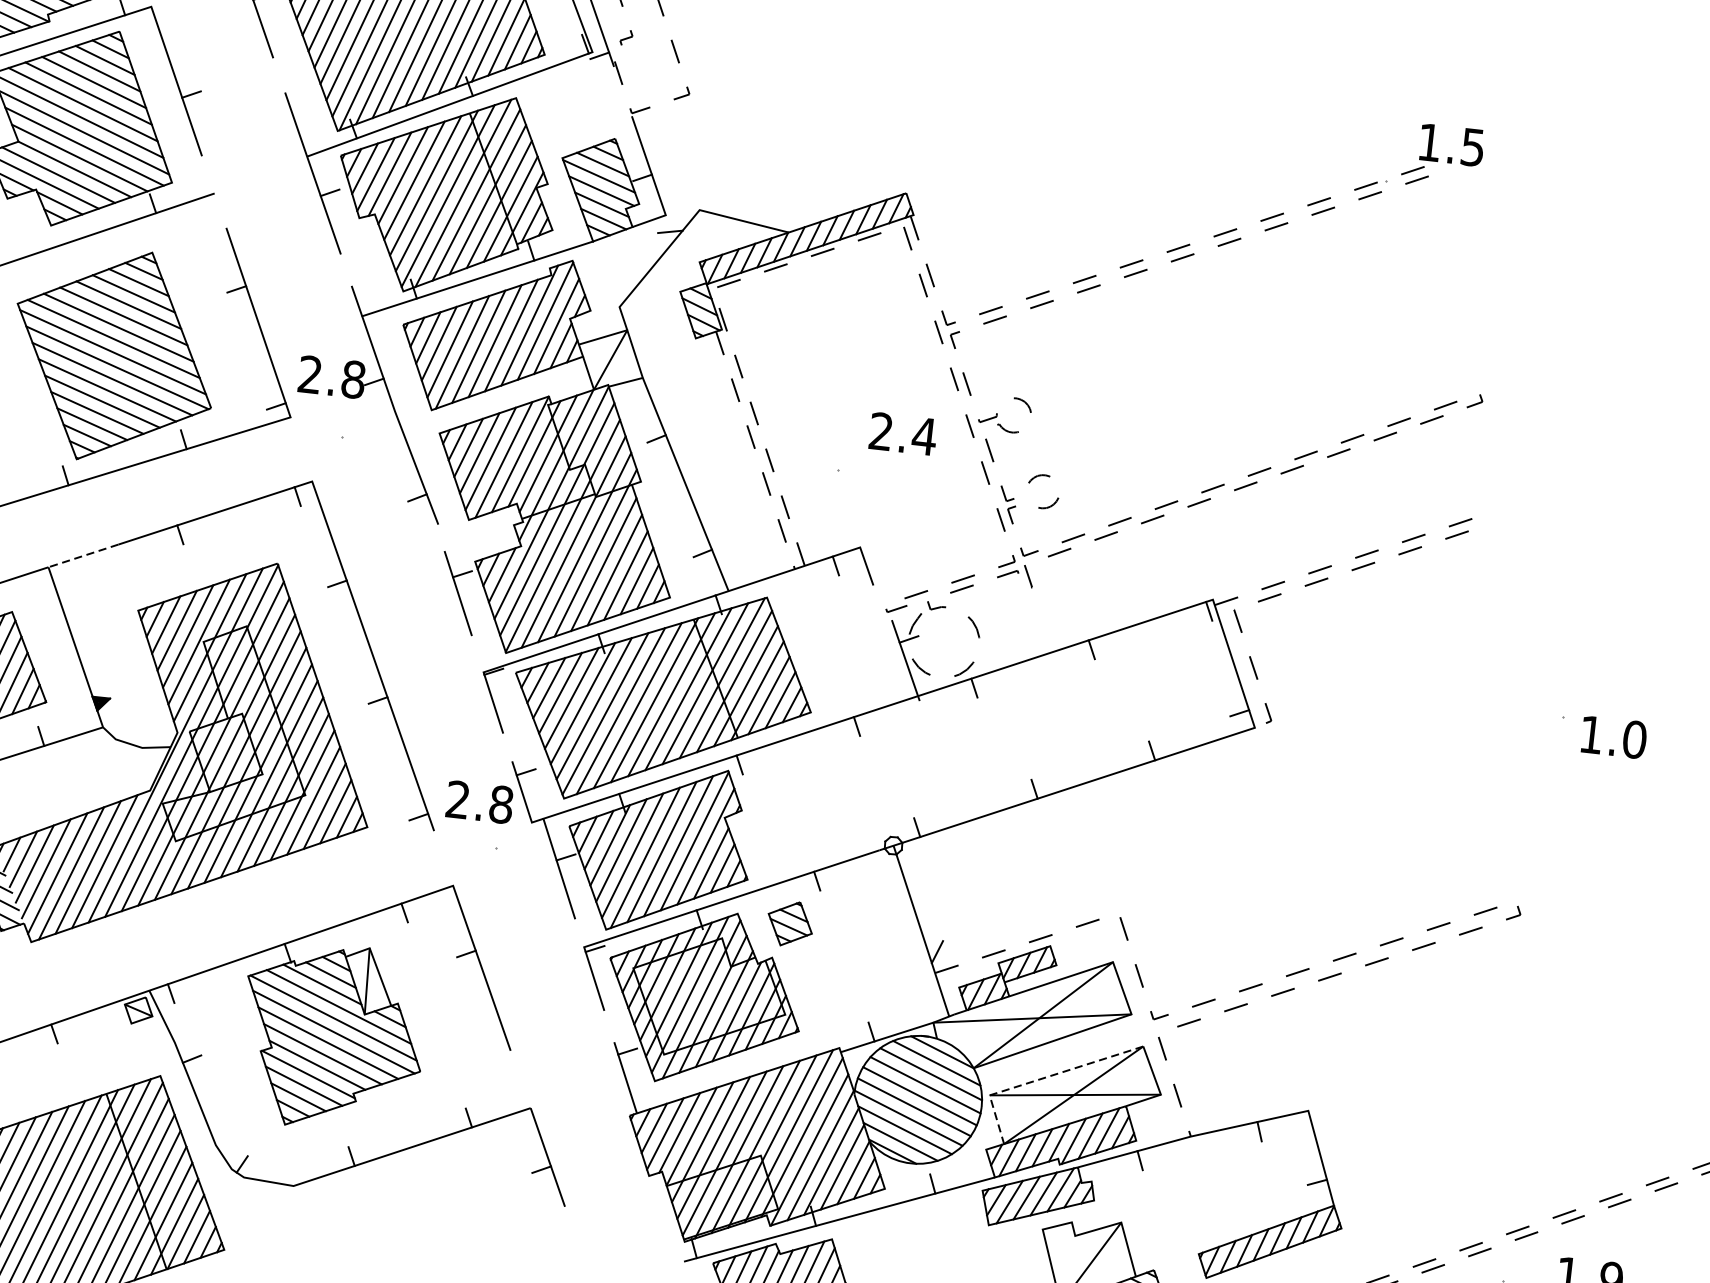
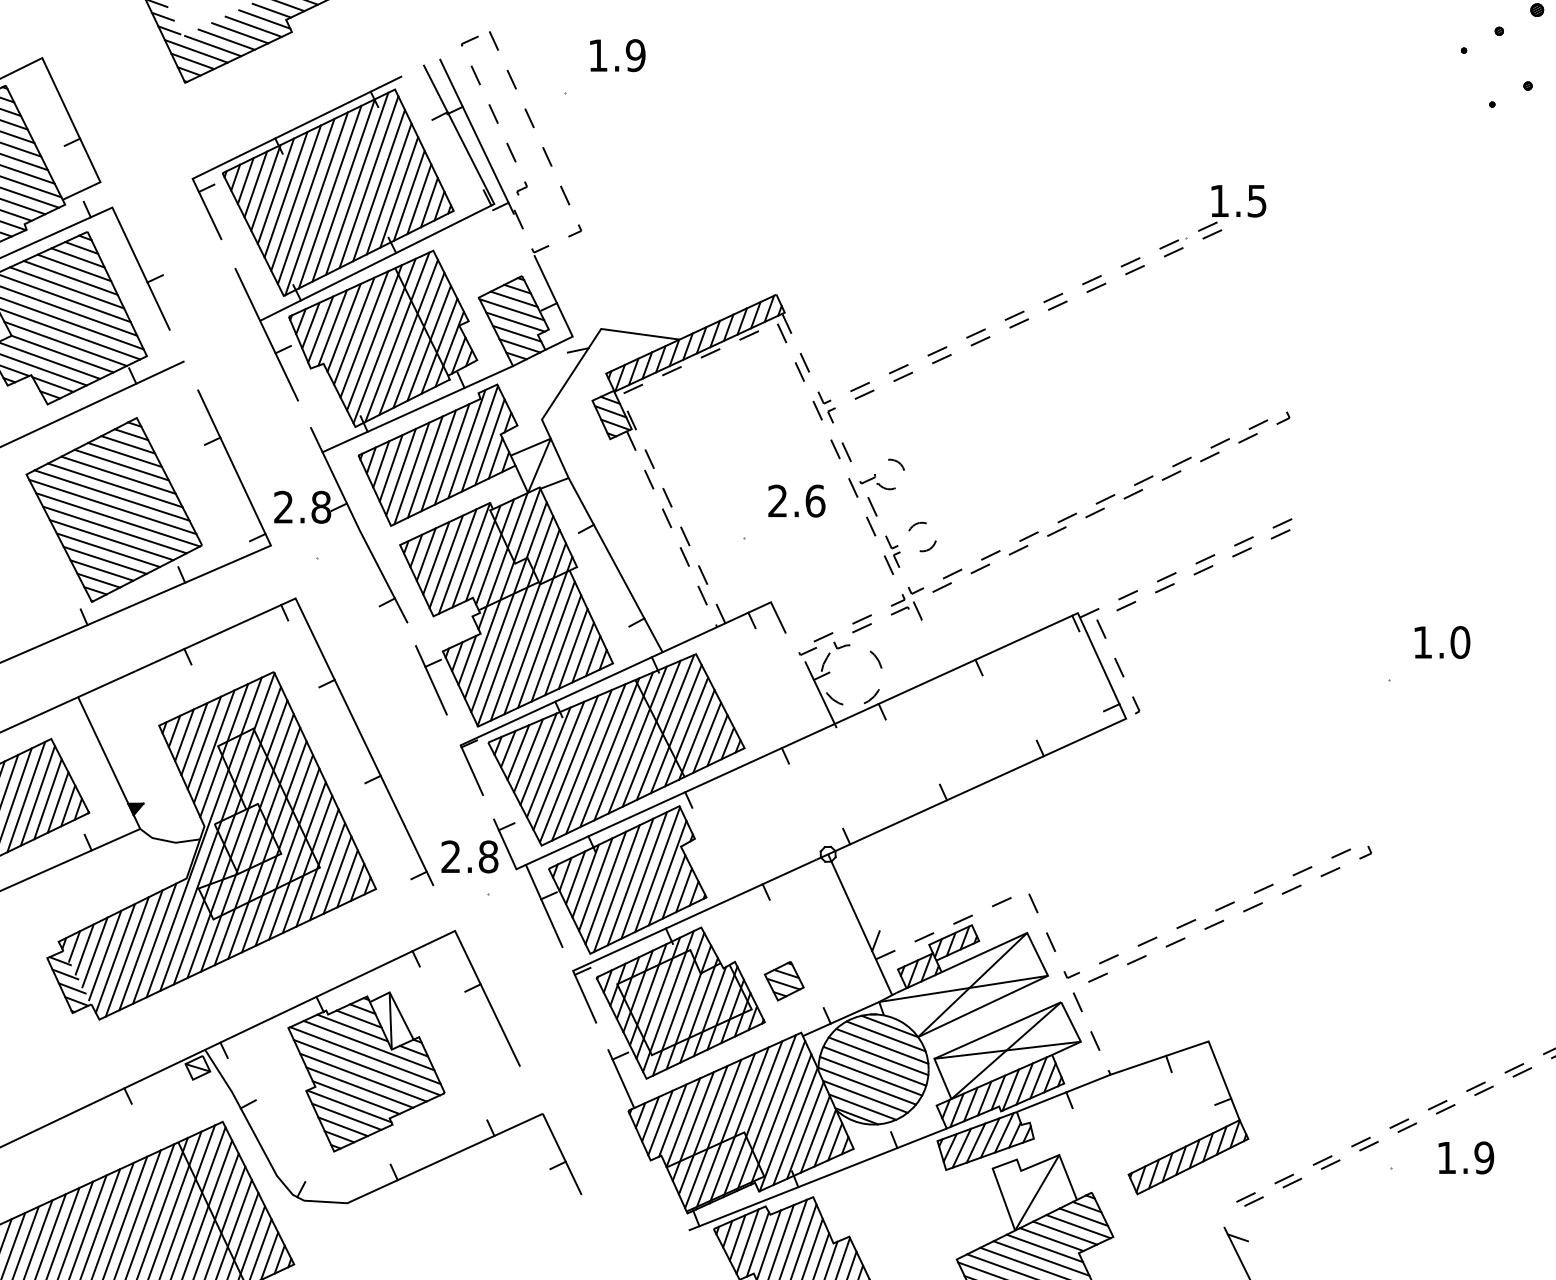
text: (924, 435) -> (815, 500), 2.4 -> 2.6
line: (83, 556) -> (107, 684), dashed -> solid
text: (1614, 737) -> (1442, 642), moved
part: (789, 924) -> (783, 981), moved
line: (1041, 1078) -> (977, 1039), dashed -> solid

